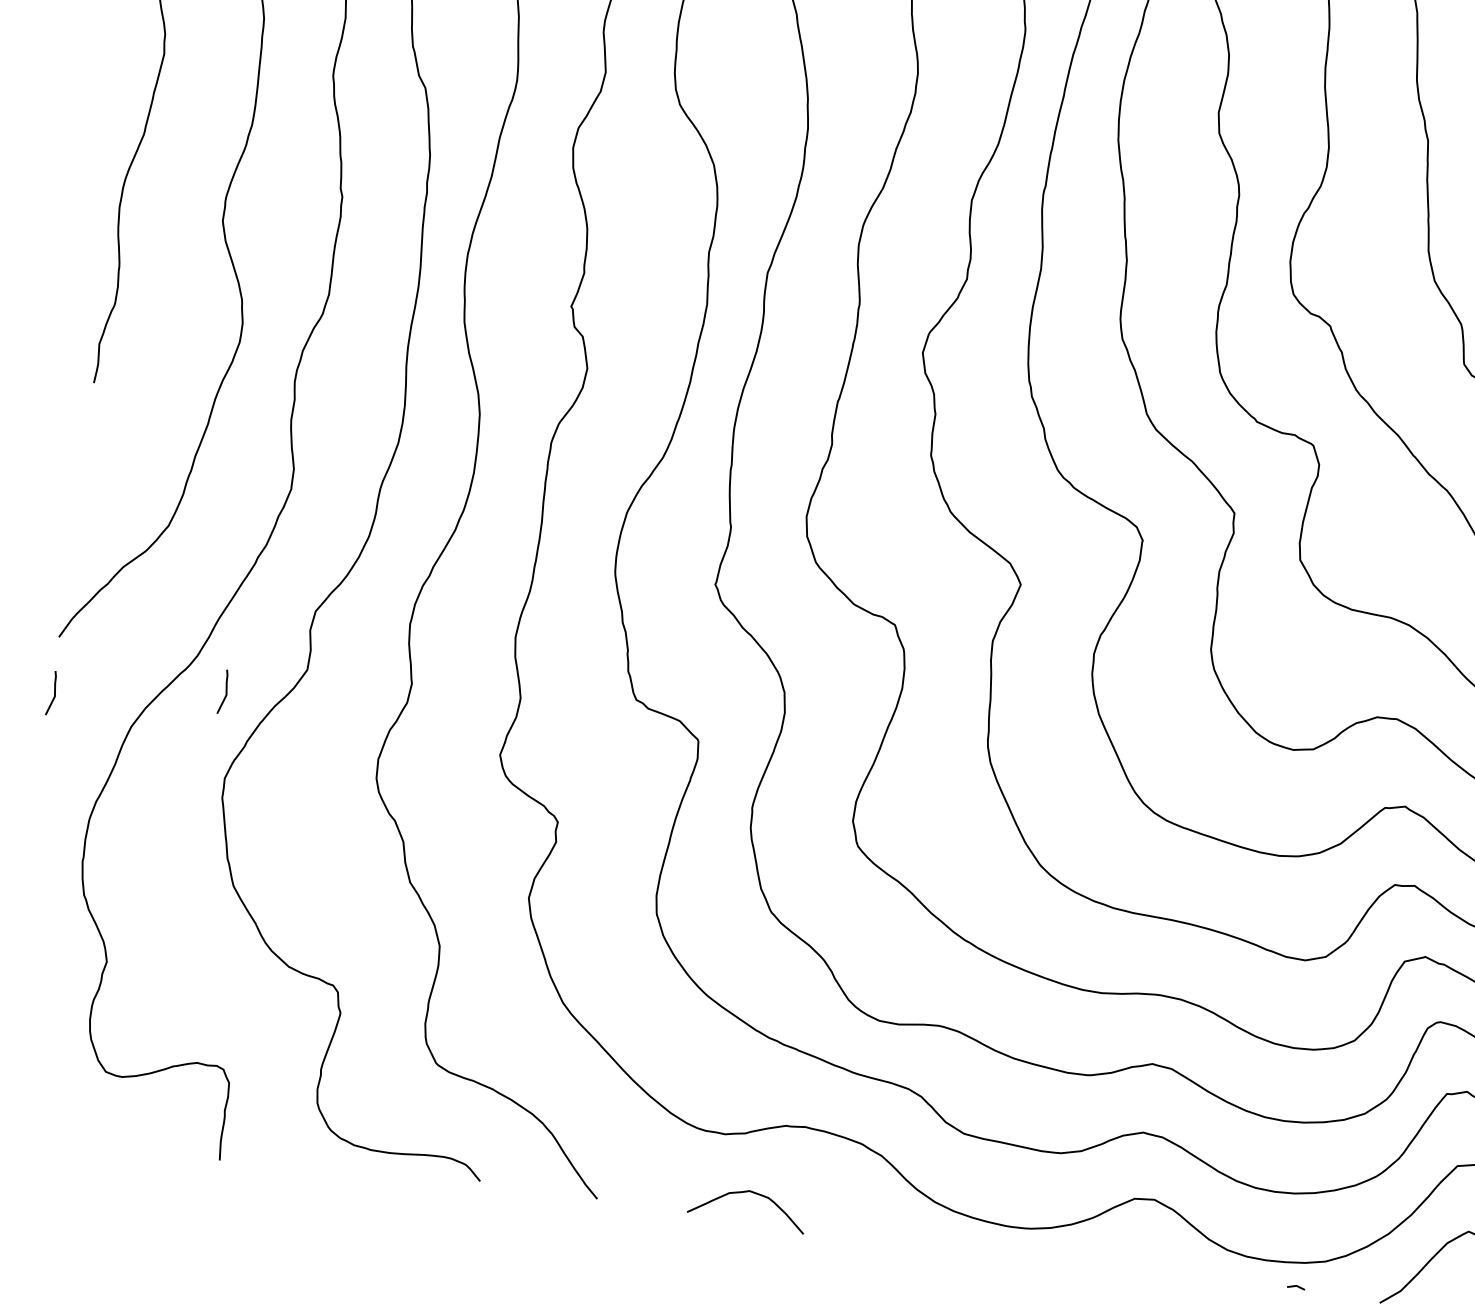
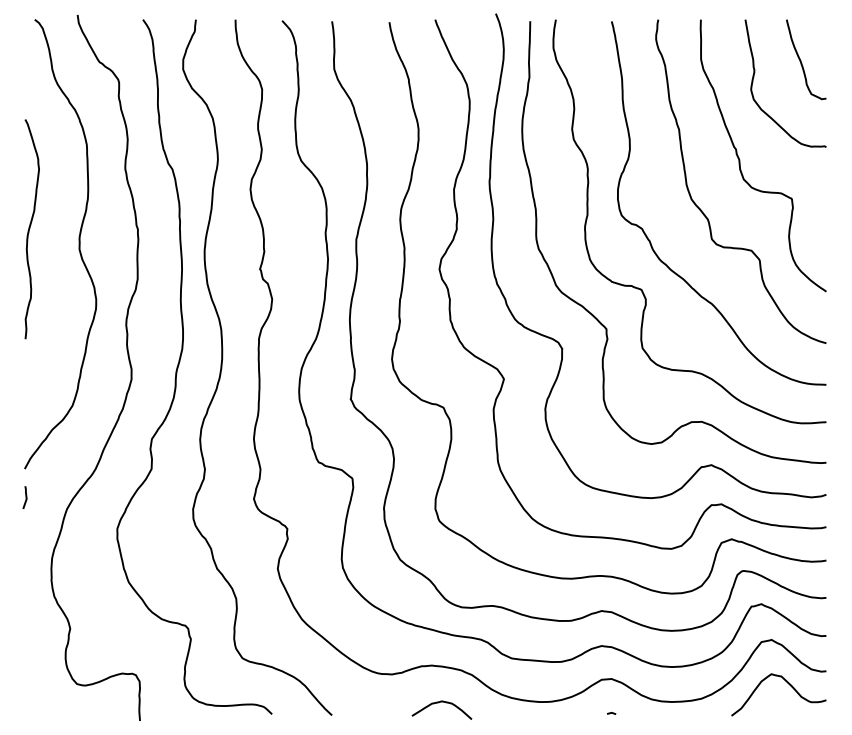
line: (224, 691) -> (111, 485), removed
curve: (742, 1194) -> (438, 703), moved
line: (1296, 1285) -> (611, 712), moved

